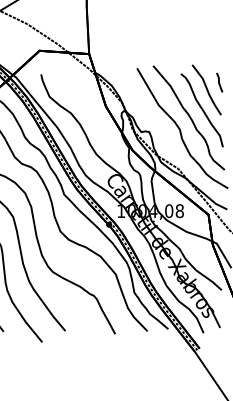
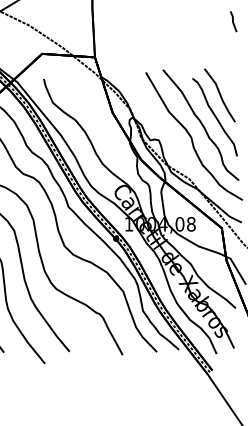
line: (219, 82) -> (233, 21), moved

